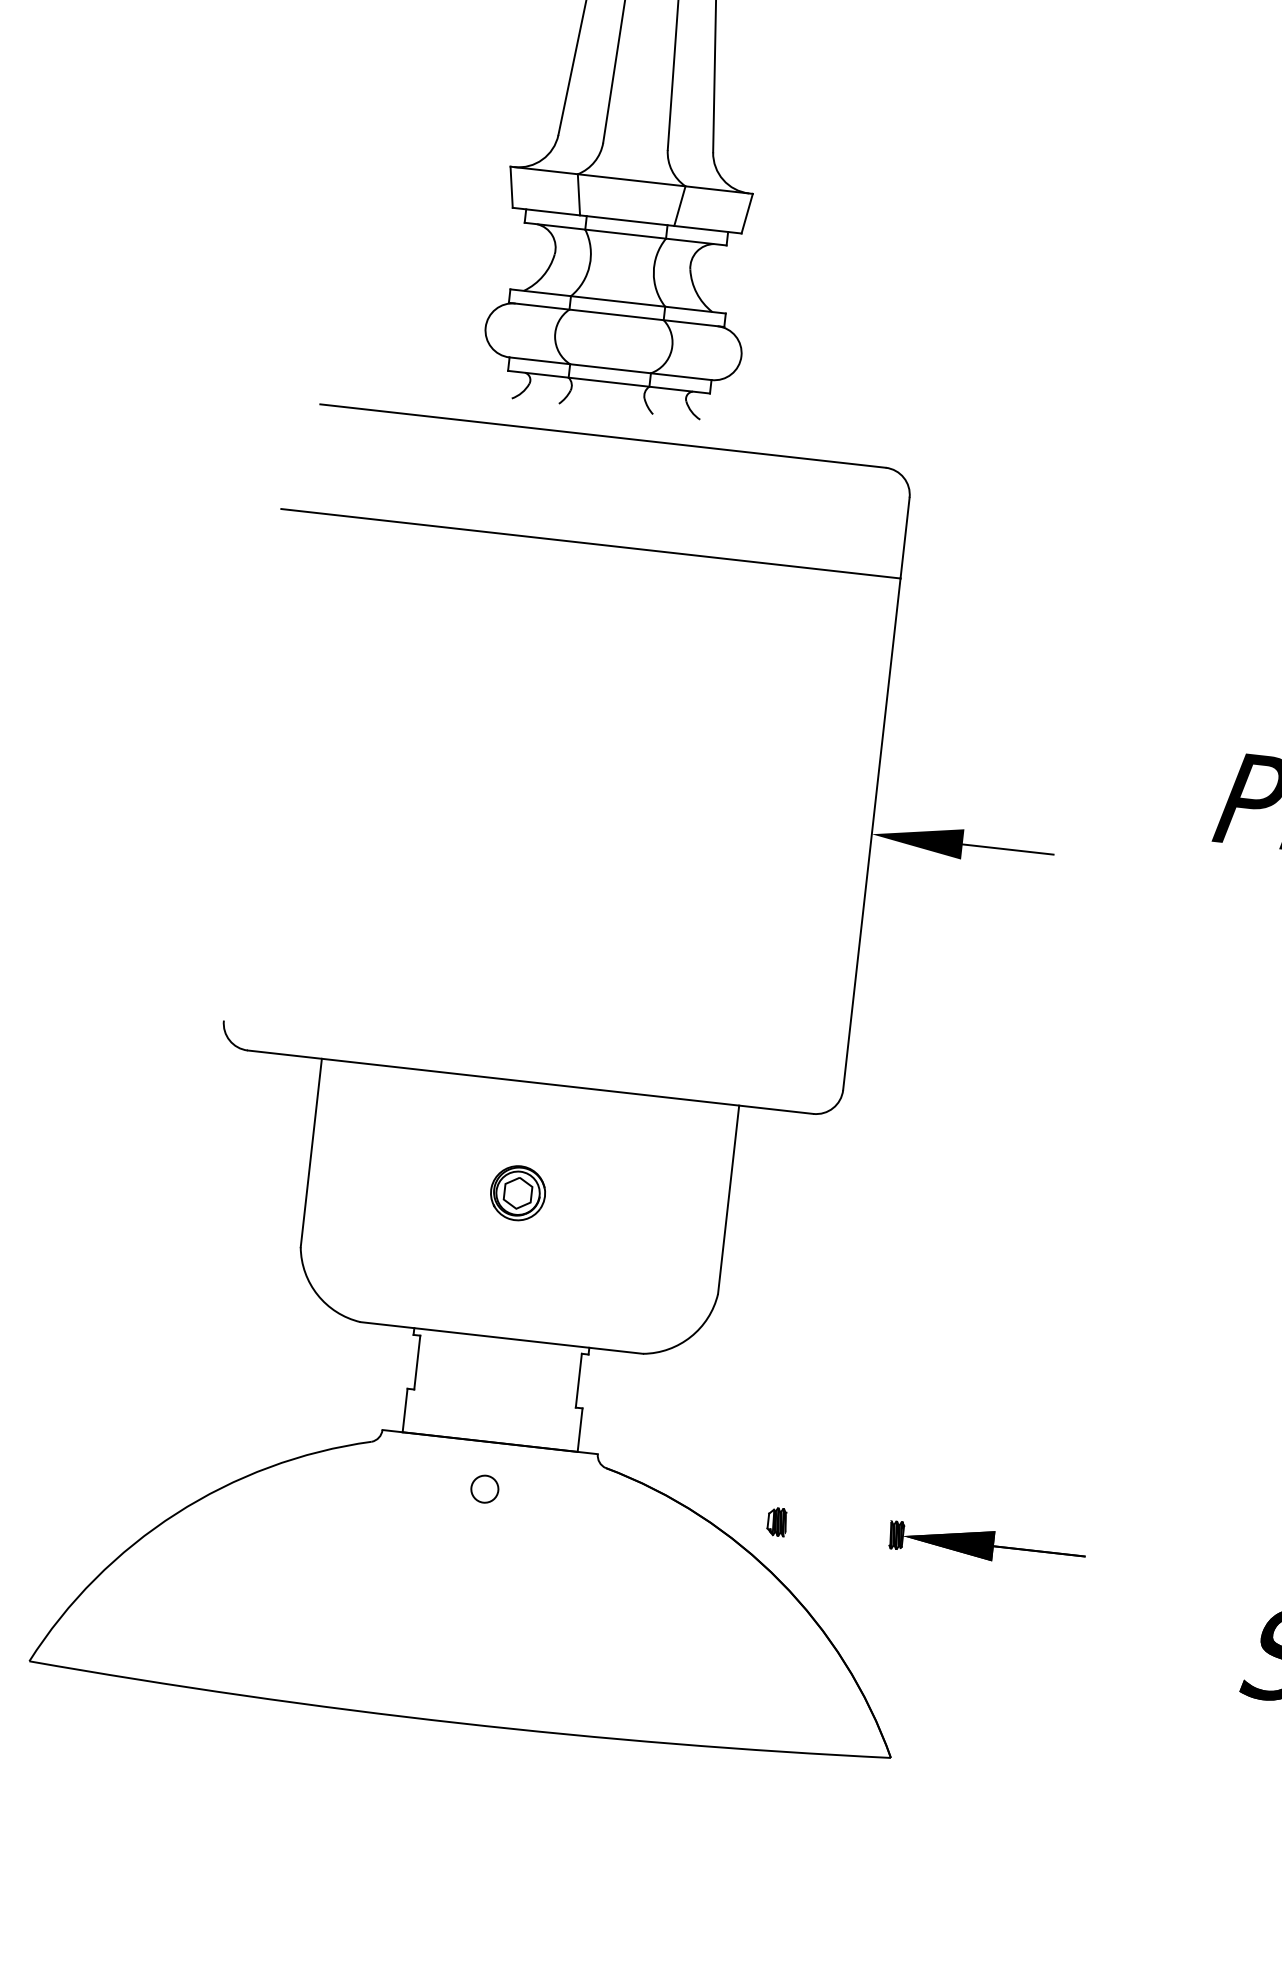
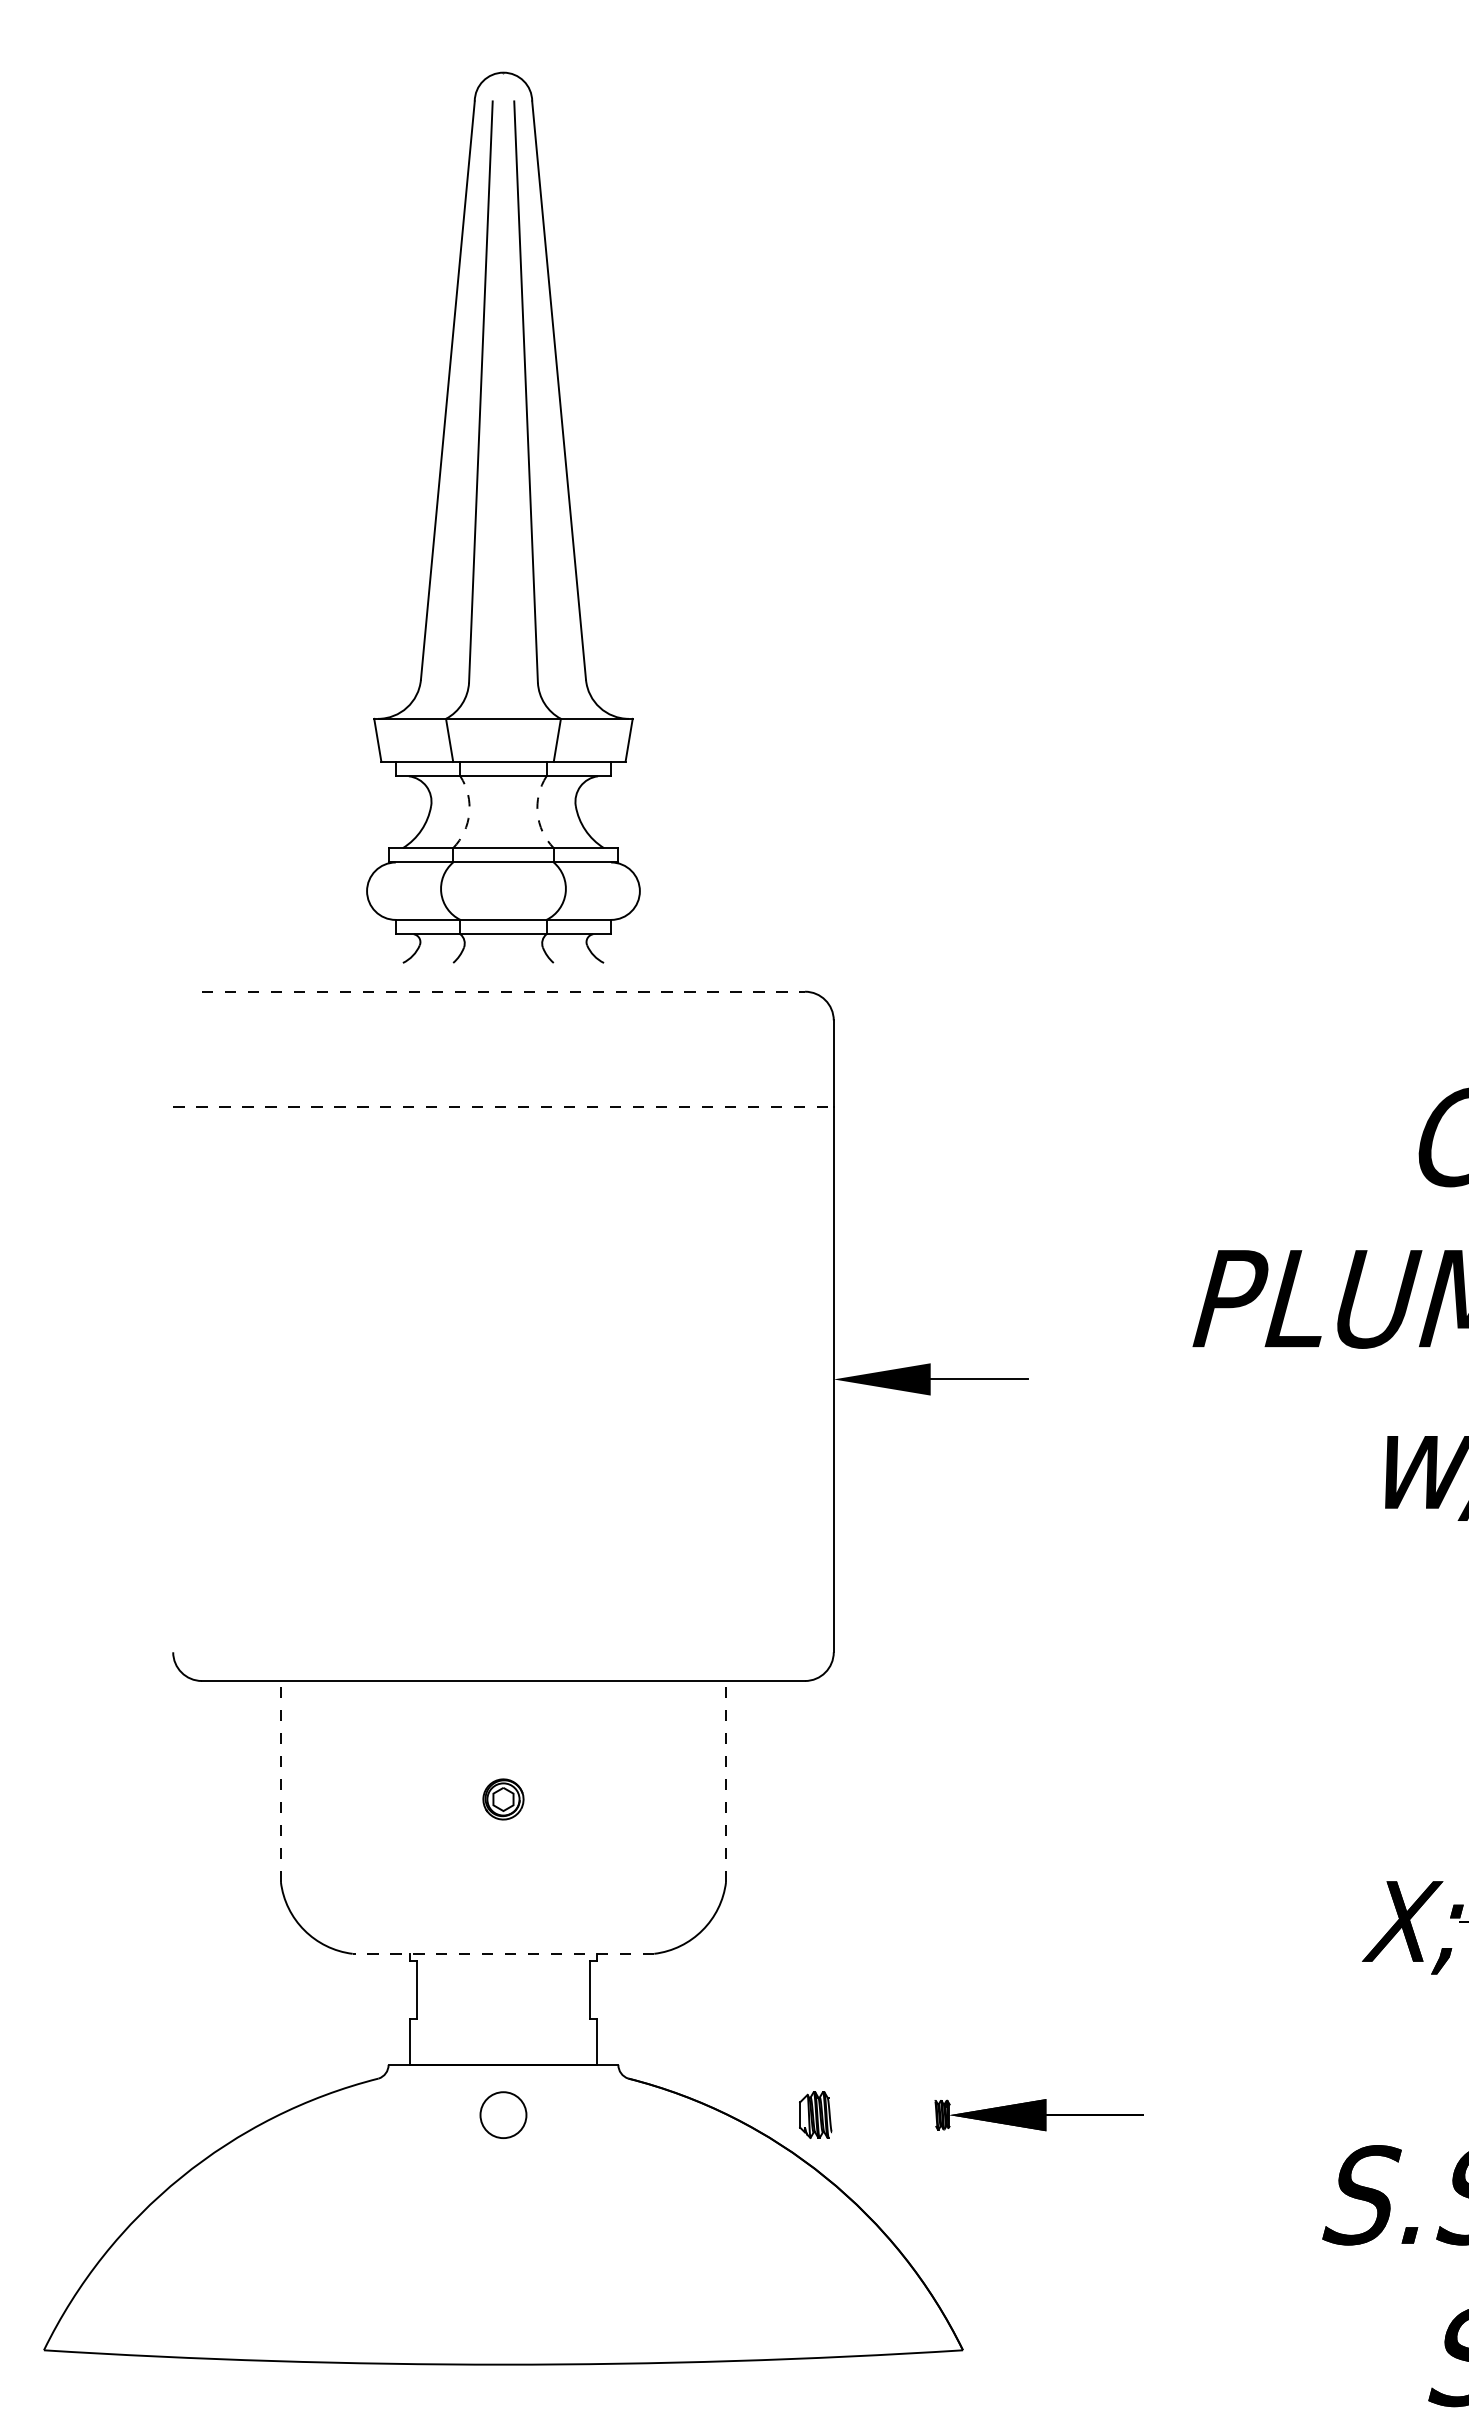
arc: (589, 265) -> (469, 813), solid -> dashed
arc: (653, 272) -> (537, 813), solid -> dashed
line: (603, 435) -> (503, 991), solid -> dashed
line: (590, 543) -> (503, 1106), solid -> dashed
line: (310, 1152) -> (280, 1781), solid -> dashed
part: (518, 1193) -> (503, 1799), size x0.7
line: (729, 1199) -> (726, 1781), solid -> dashed
line: (501, 1337) -> (503, 1953), solid -> dashed
circle: (484, 1488) -> (503, 2114), size x1.6
part: (777, 1522) -> (815, 2115), size x1.6

